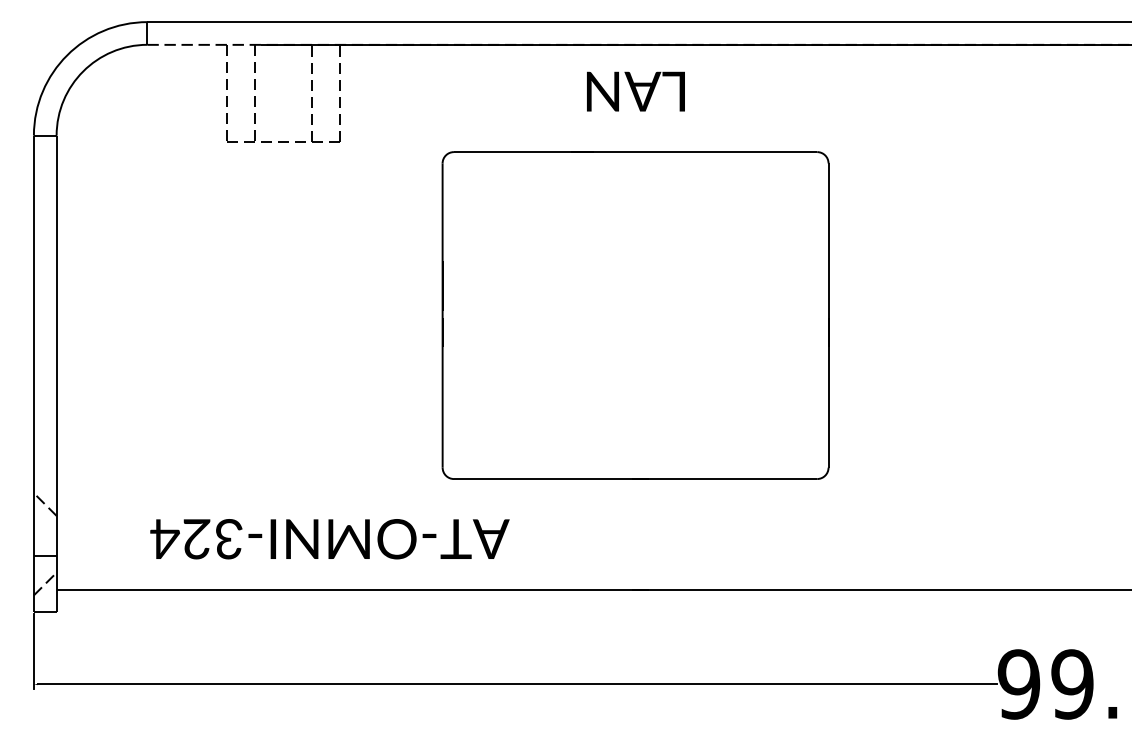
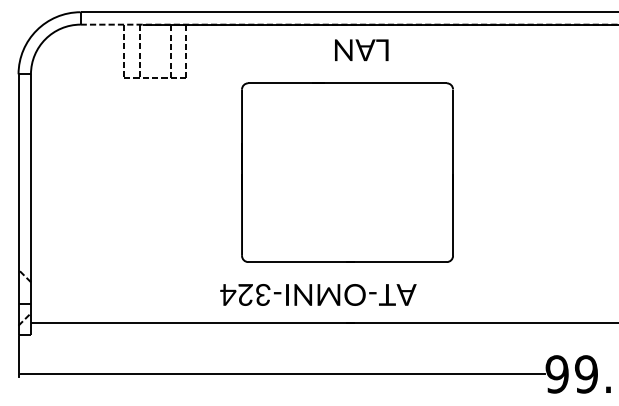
text: (635, 90) -> (361, 49), moved
text: (330, 538) -> (318, 294), moved

